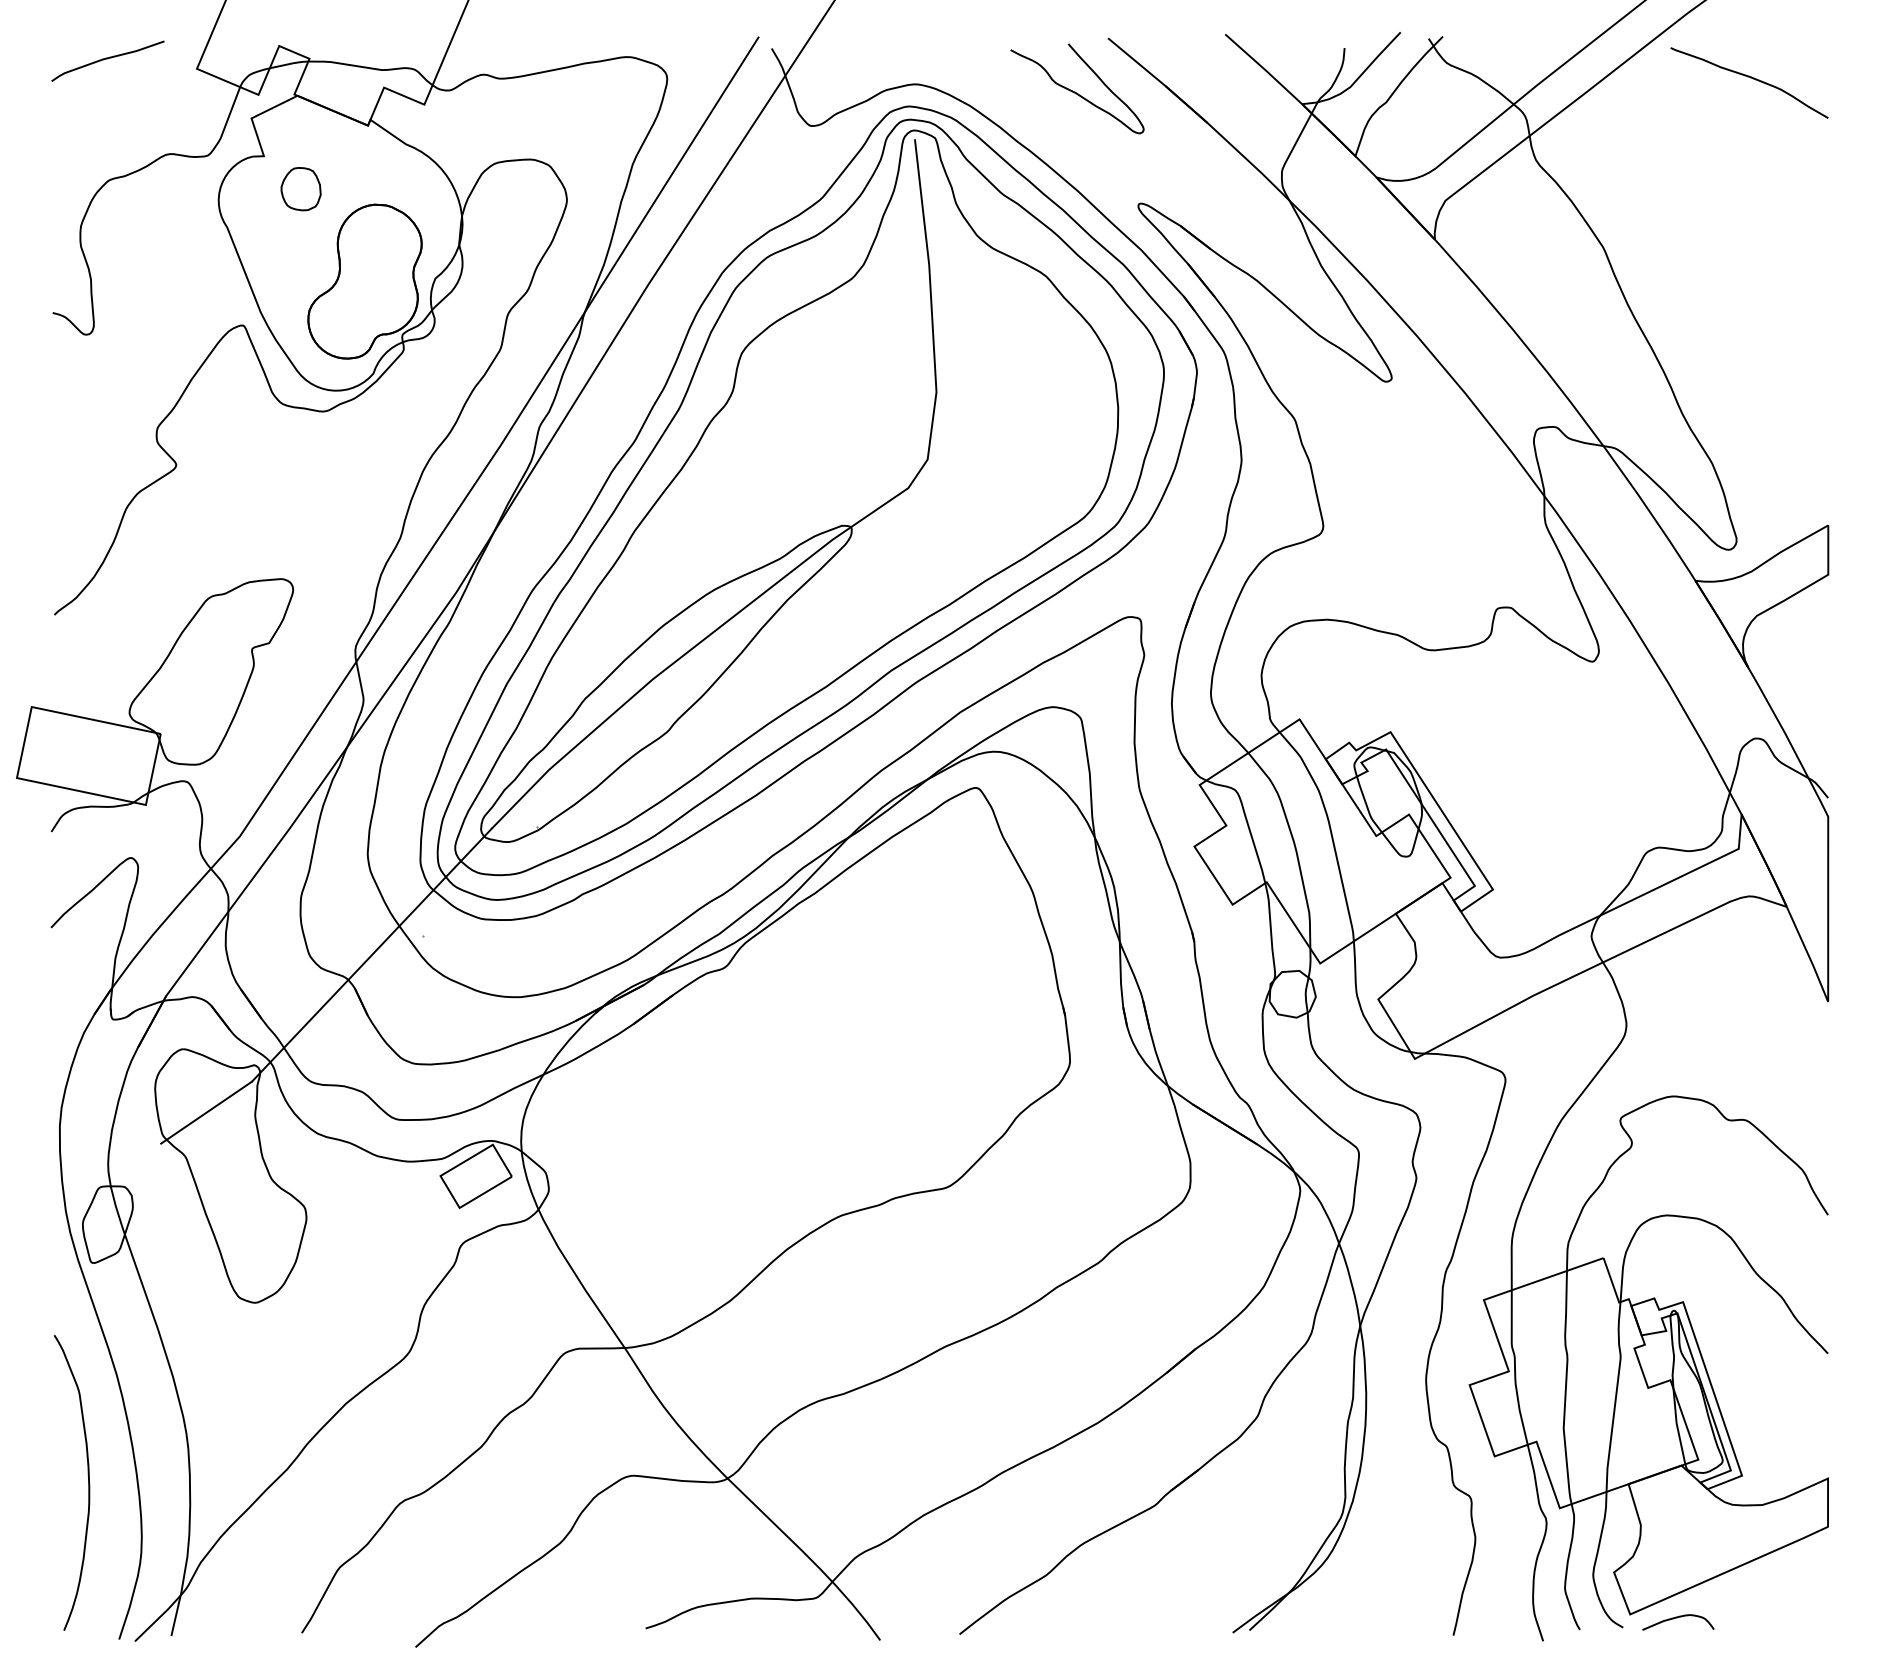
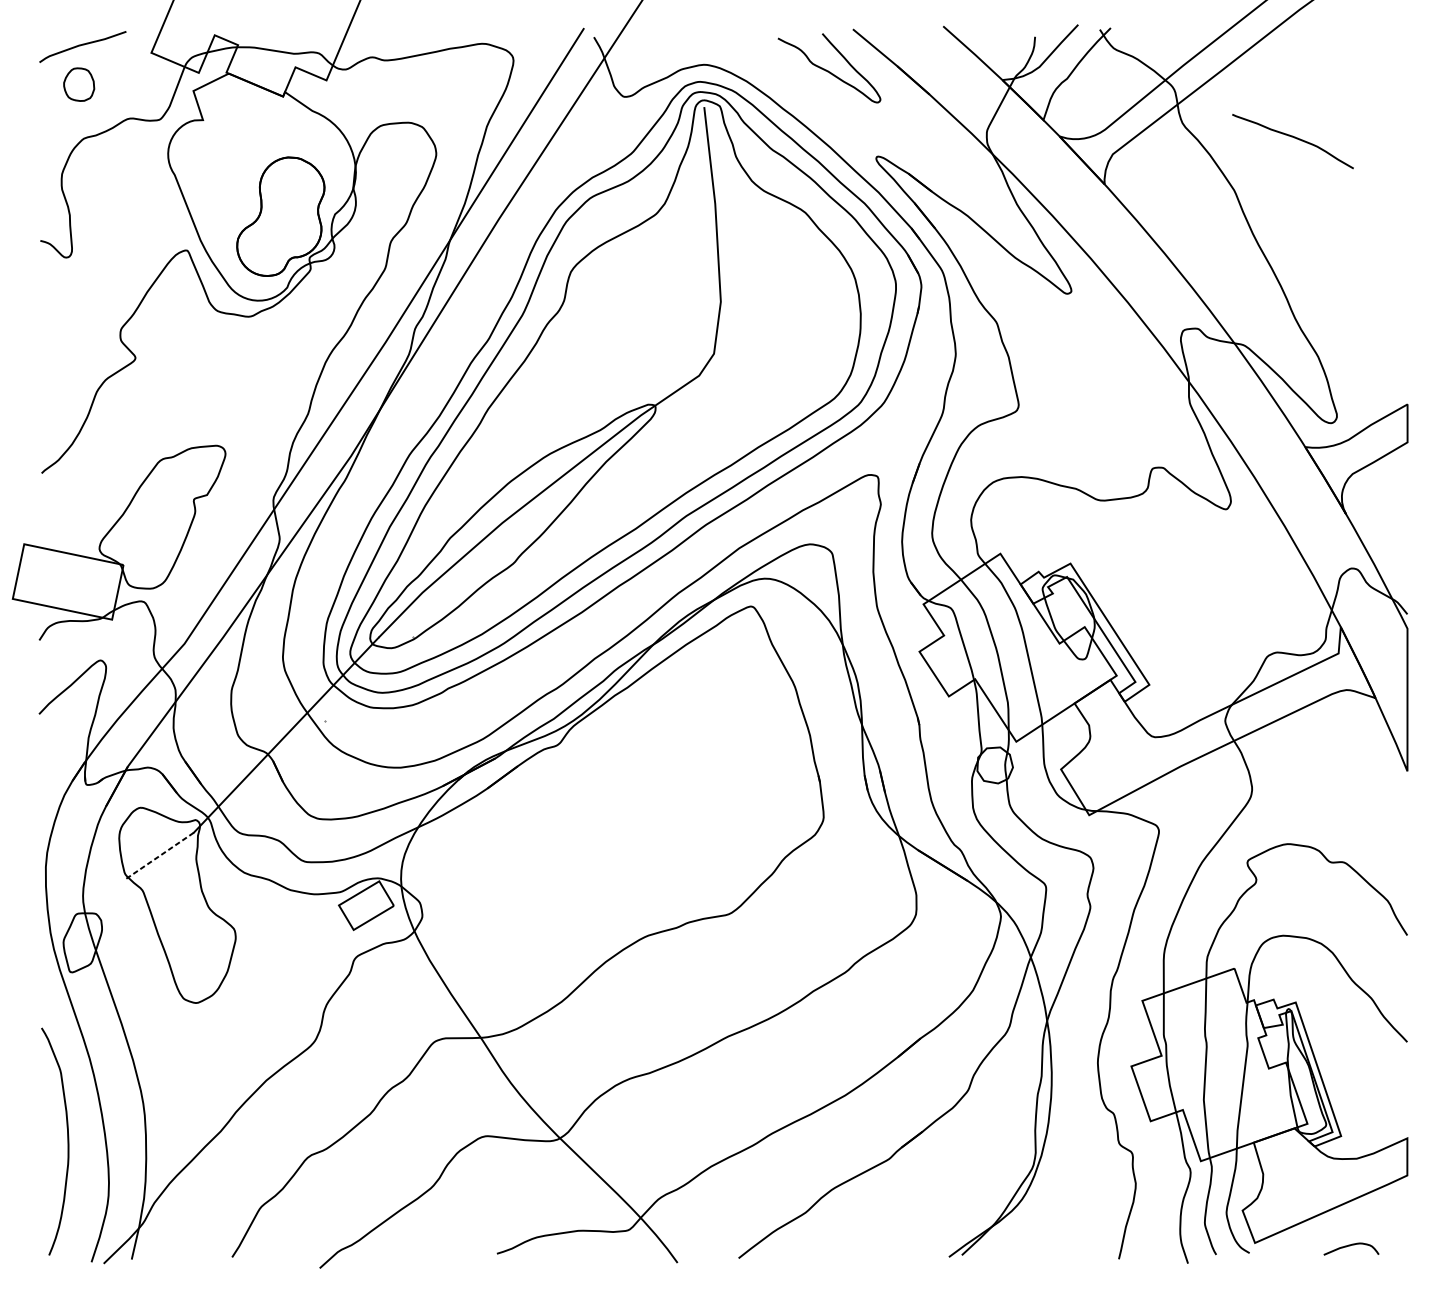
curve: (1750, 78) -> (1293, 138), moved
part: (300, 189) -> (78, 84), moved
line: (206, 1112) -> (158, 856), solid -> dashed
curve: (1677, 1618) -> (1350, 1246), moved

